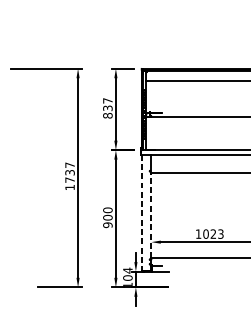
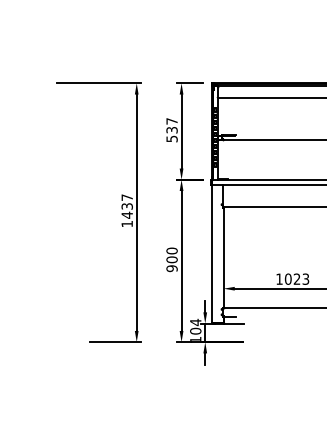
text: (107, 115) -> (171, 138), 837 -> 537
text: (69, 179) -> (126, 214), 1737 -> 1437
line: (141, 213) -> (211, 254), dashed -> solid
line: (151, 215) -> (223, 257), dashed -> solid

